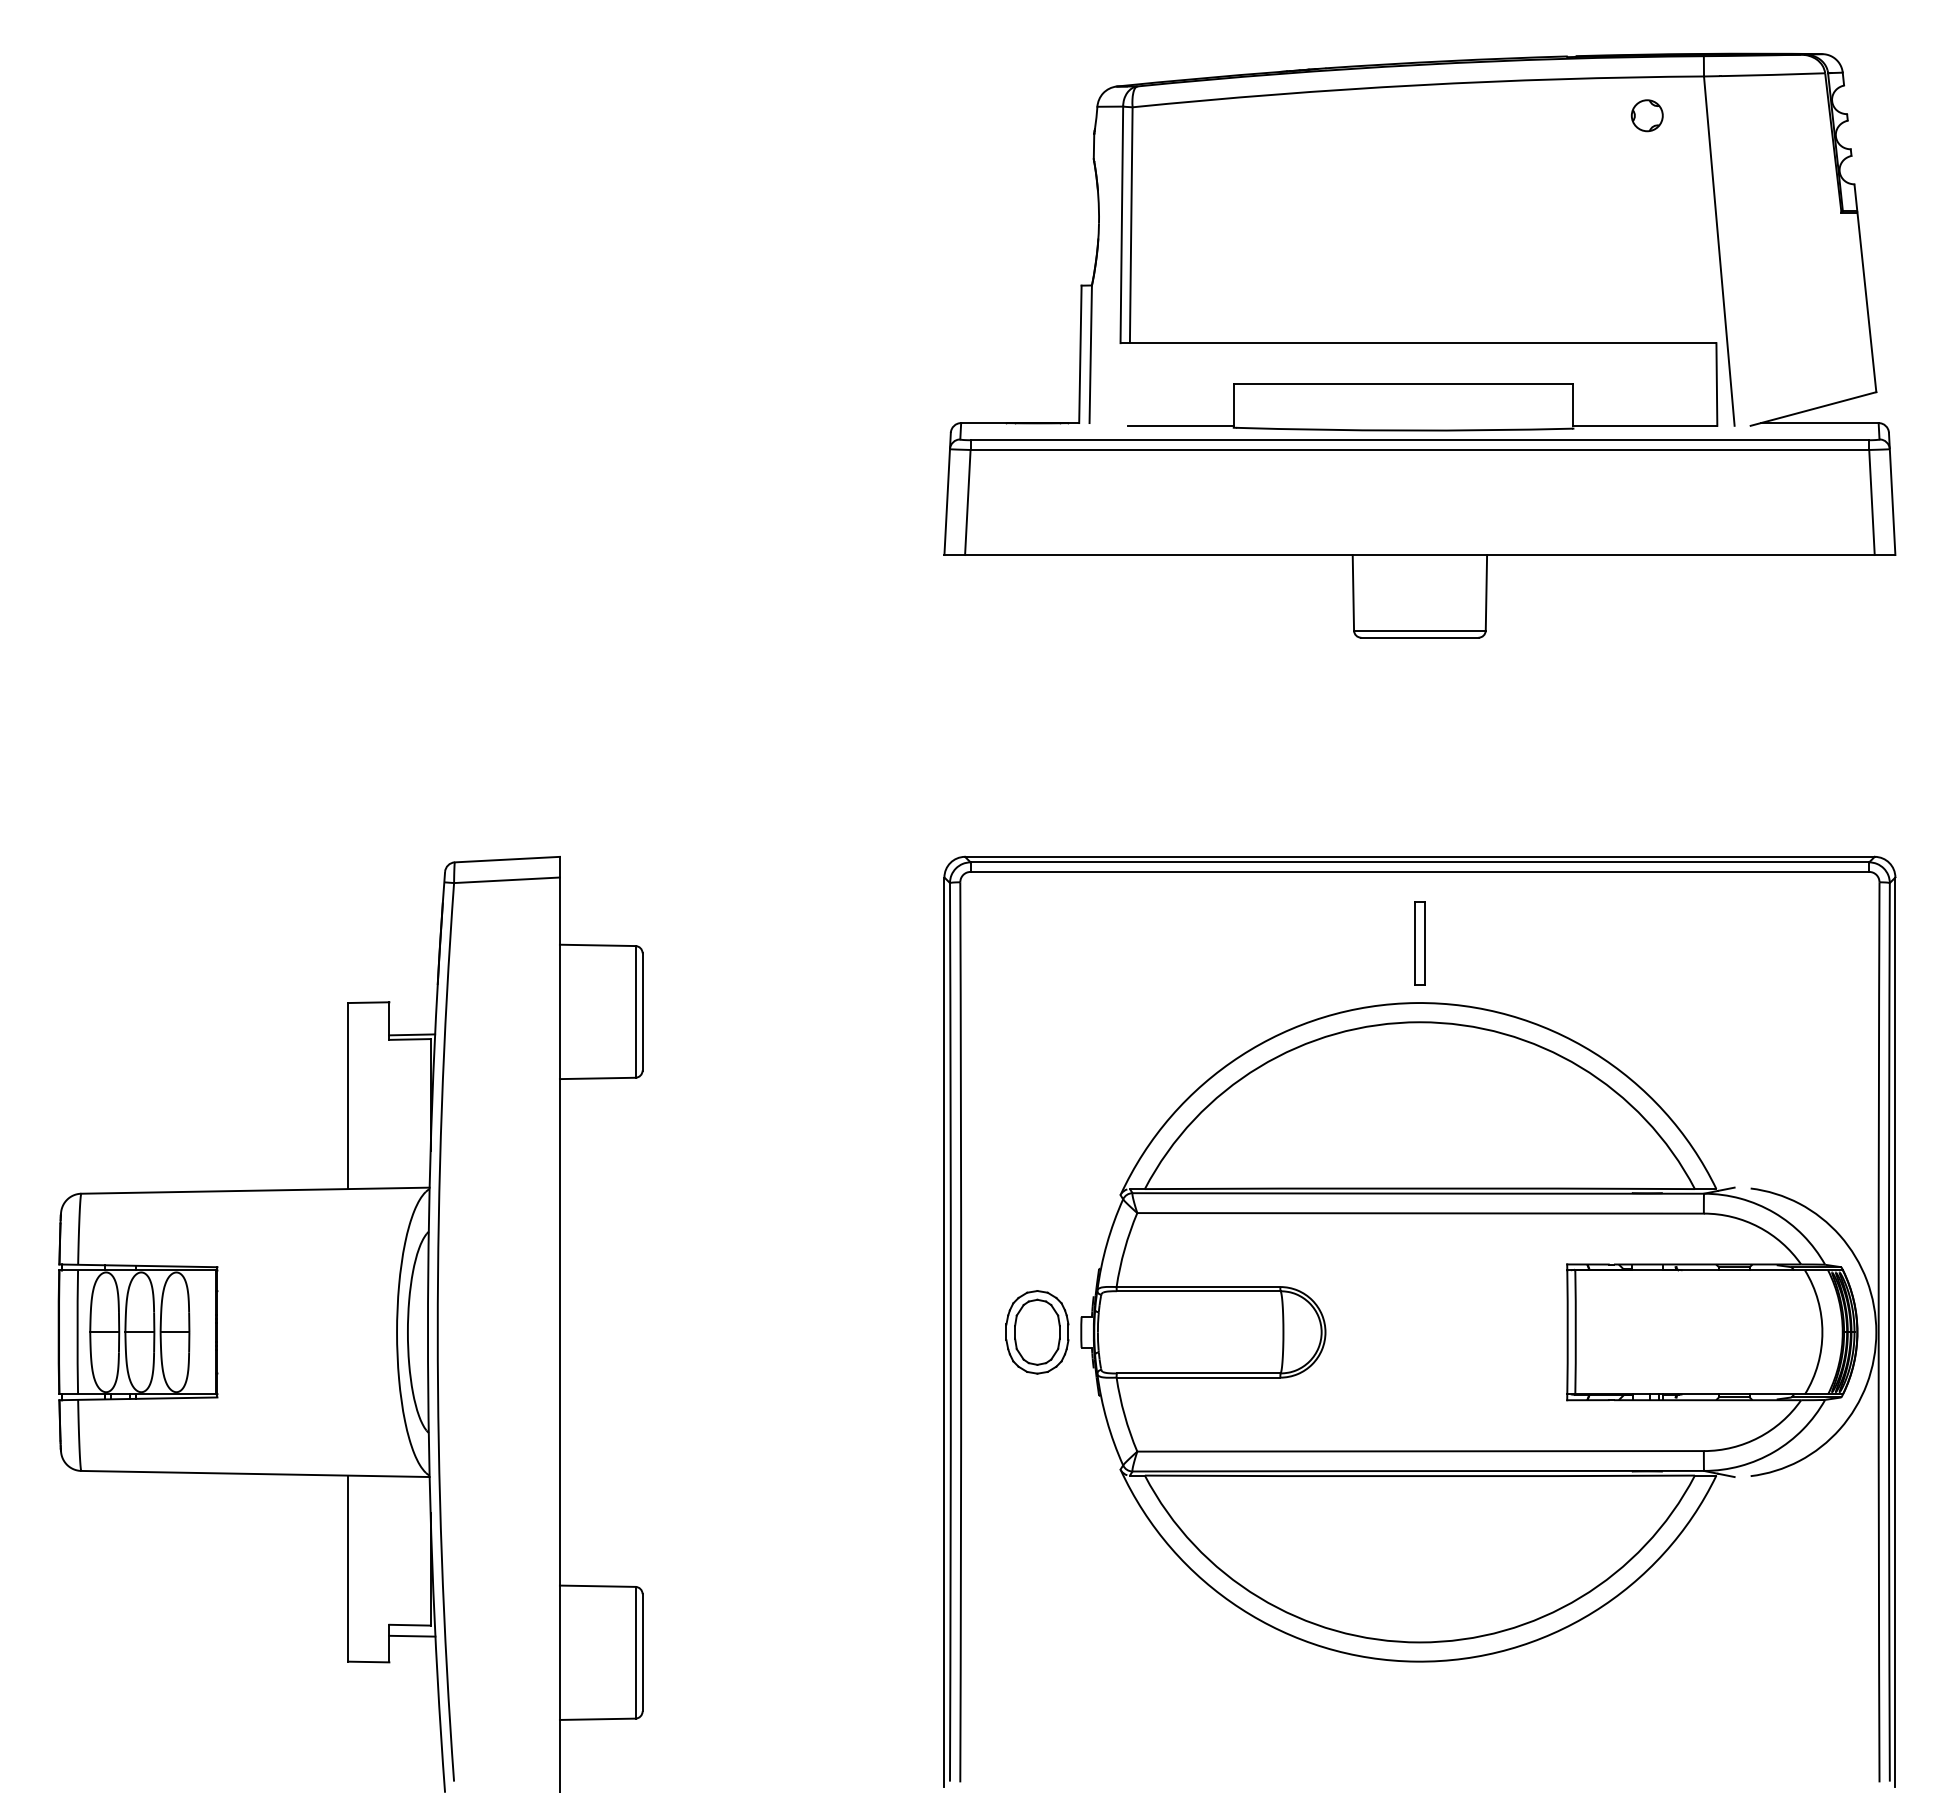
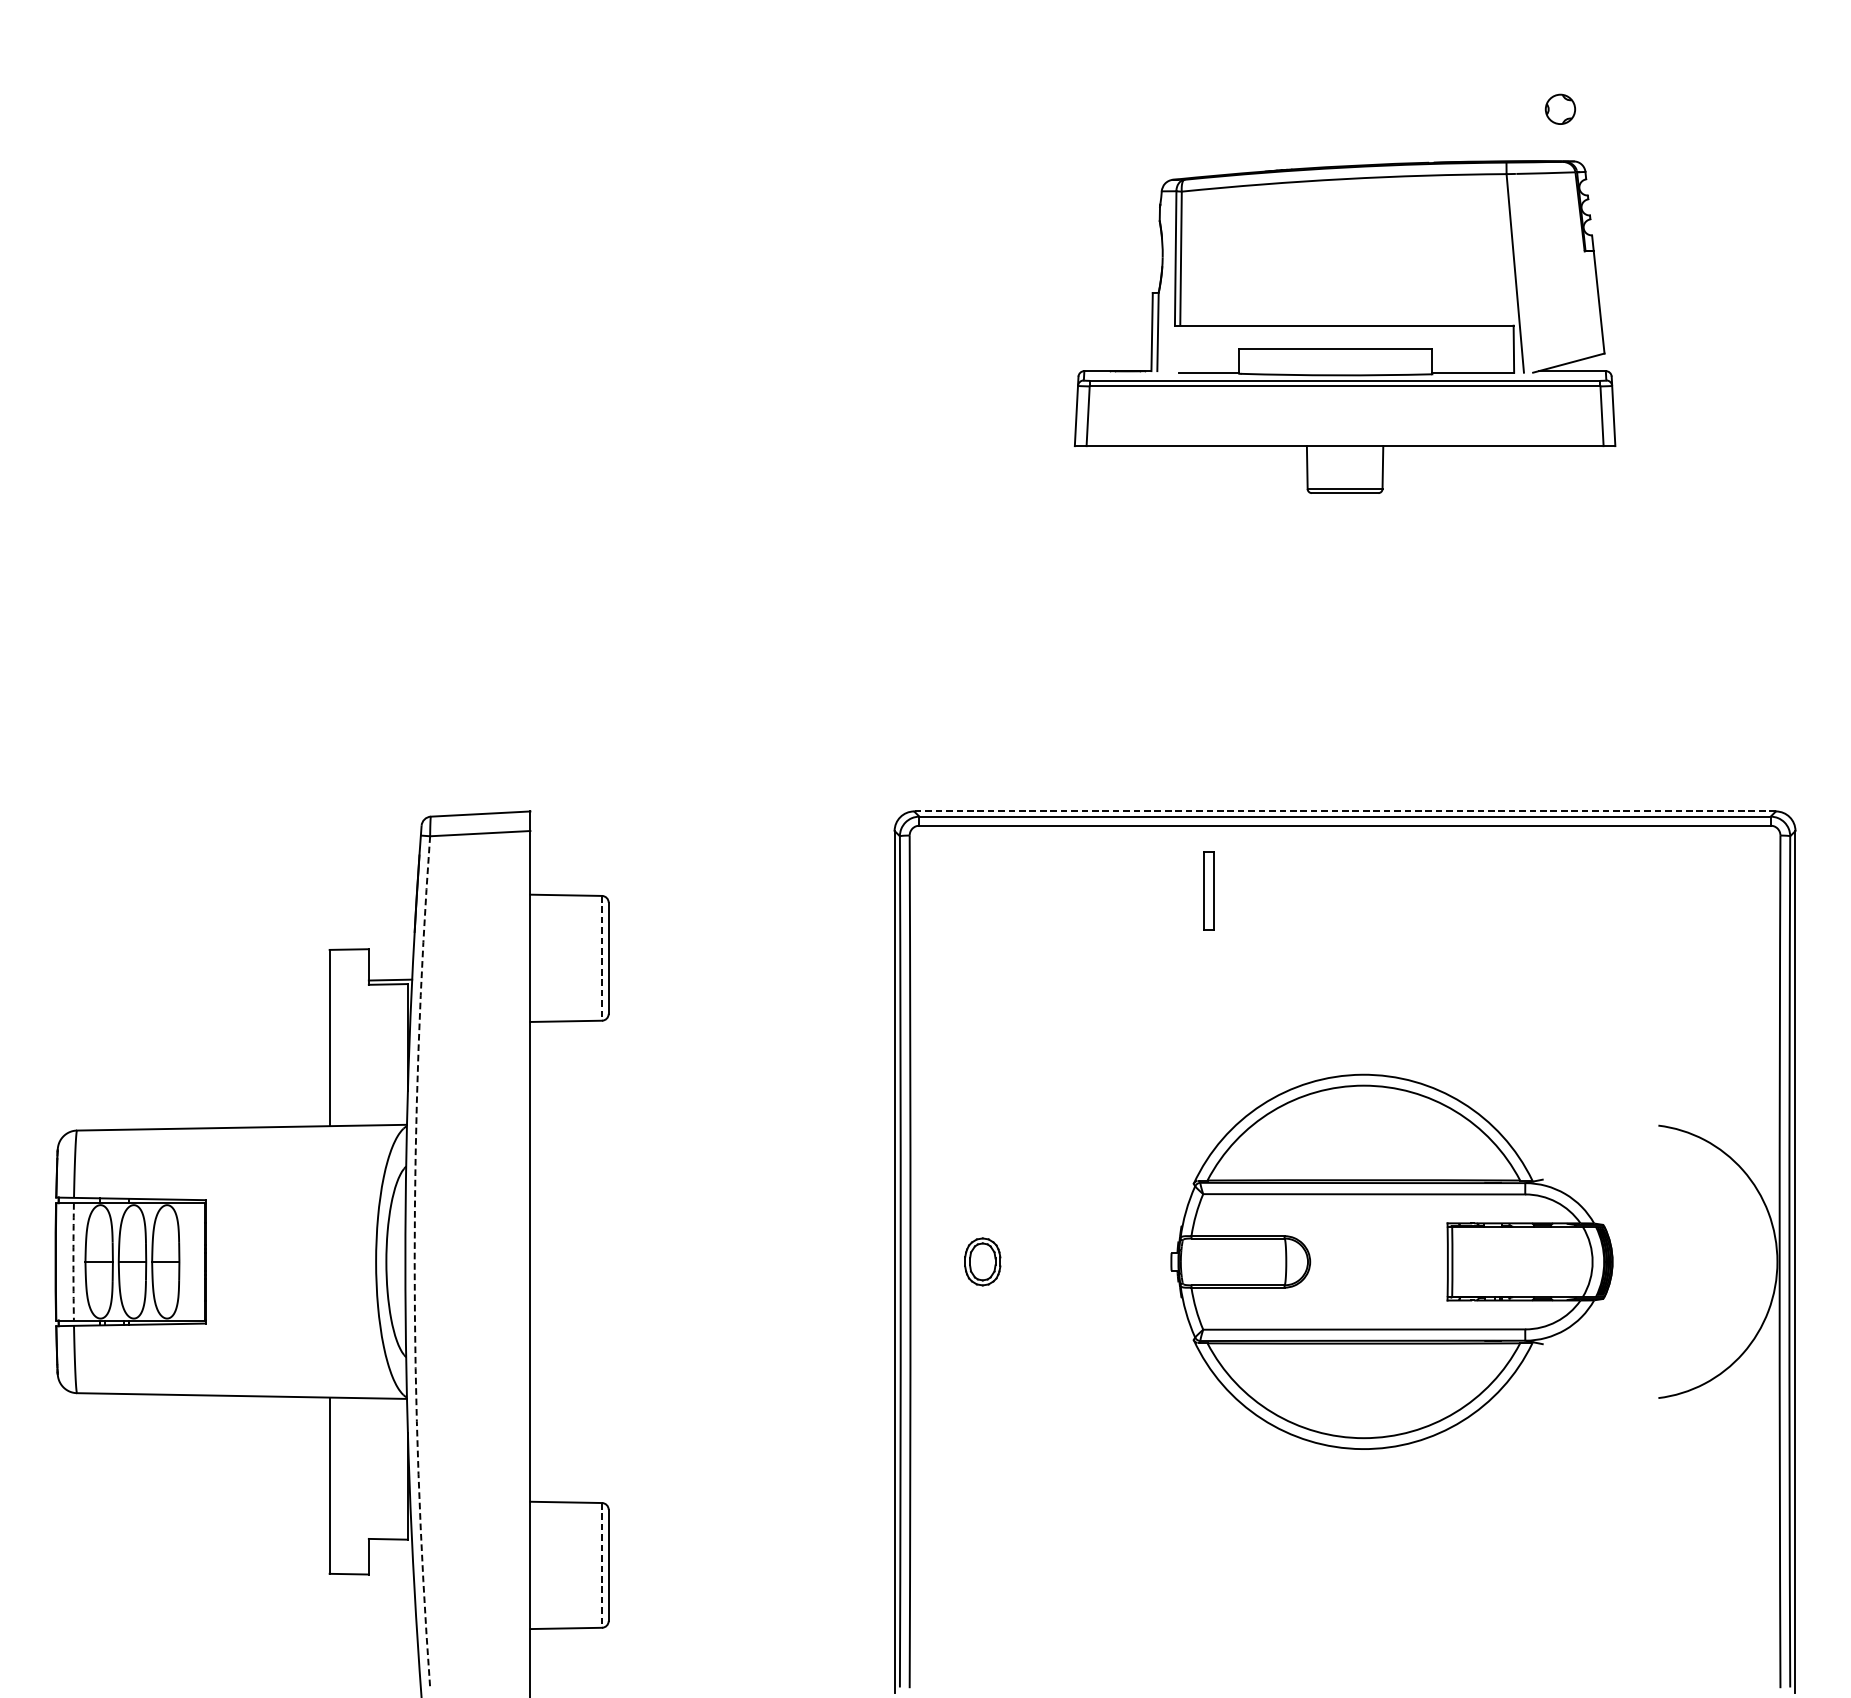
part: (1419, 345) -> (1344, 327), size x0.6
line: (1419, 856) -> (1344, 811), solid -> dashed
part: (1419, 943) -> (1208, 890), moved
line: (635, 1011) -> (601, 957), solid -> dashed
arc: (77, 1332) -> (73, 1262), solid -> dashed
arc: (437, 1332) -> (414, 1262), solid -> dashed
part: (1037, 1332) -> (982, 1262), size x0.6
part: (1469, 1332) -> (1392, 1262), size x0.6
line: (412, 1635) -> (390, 1549), removed
line: (635, 1652) -> (601, 1565), solid -> dashed

